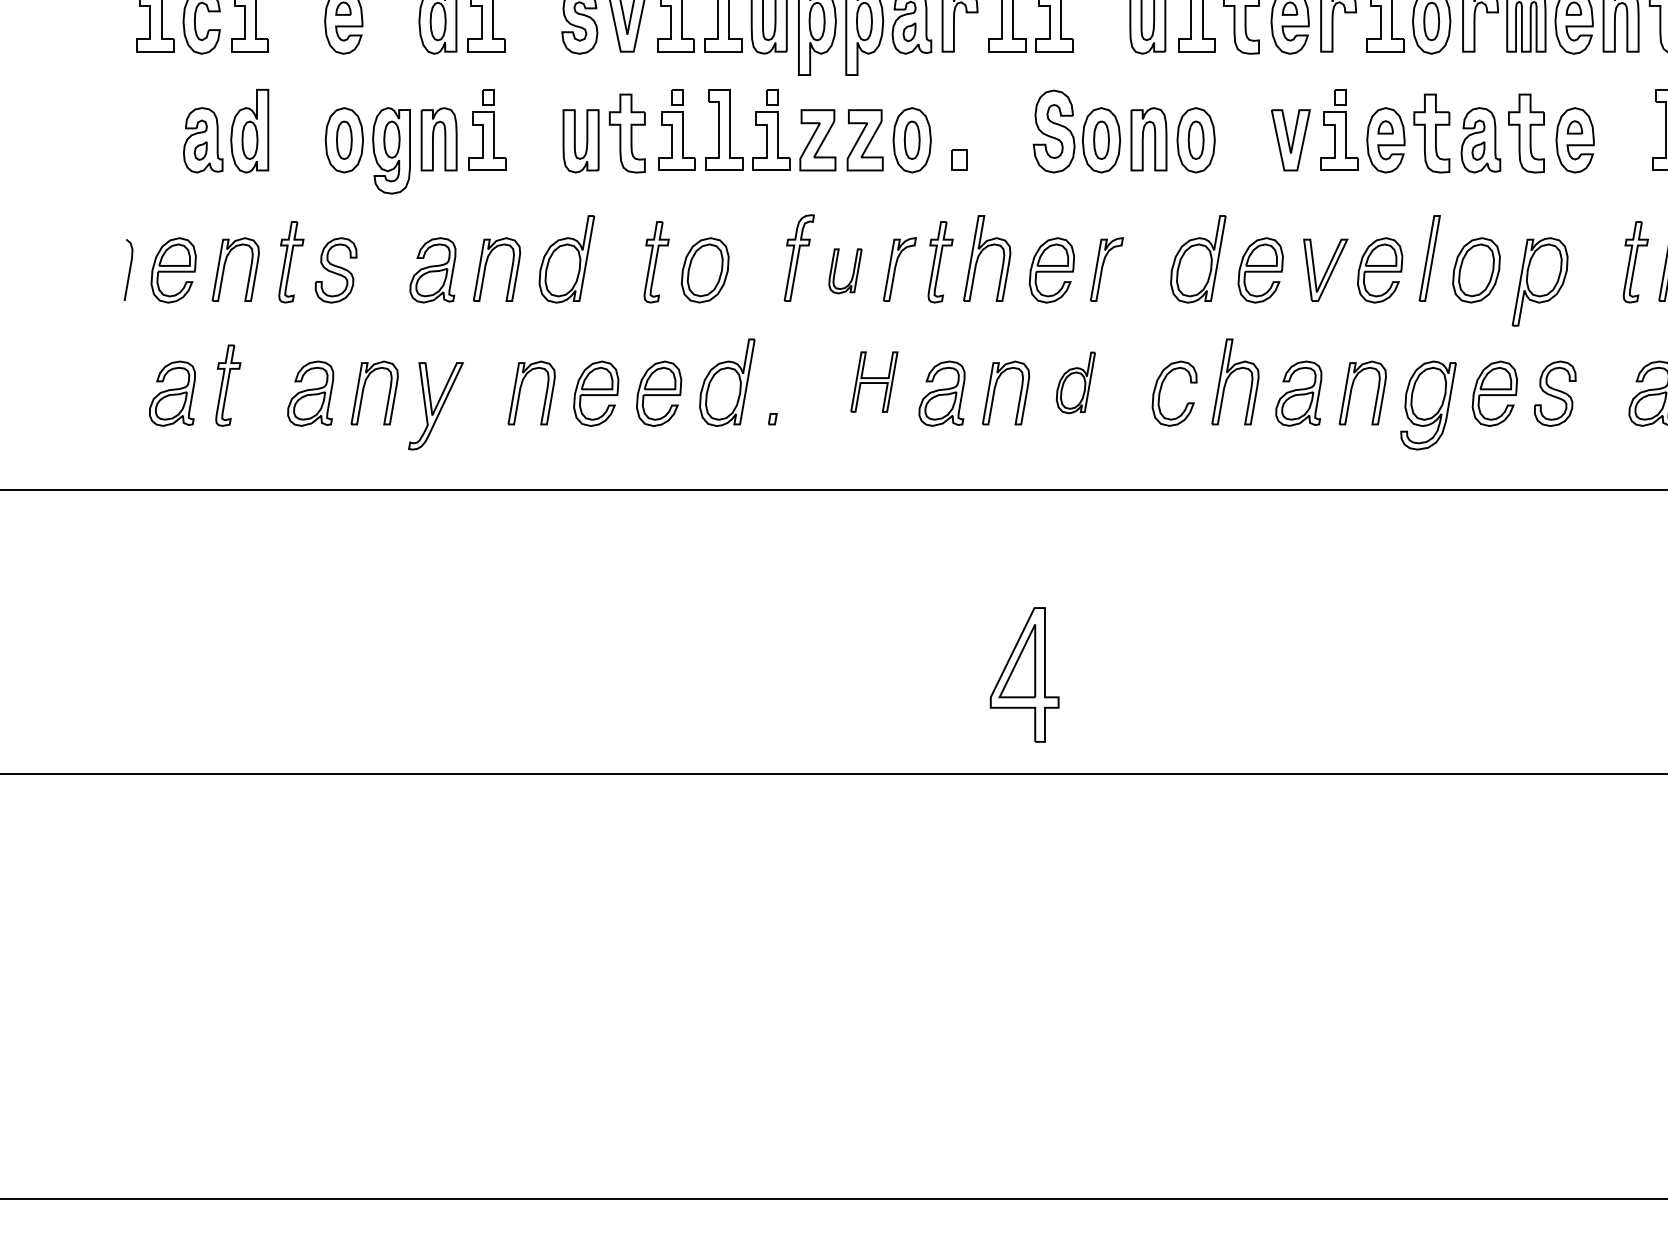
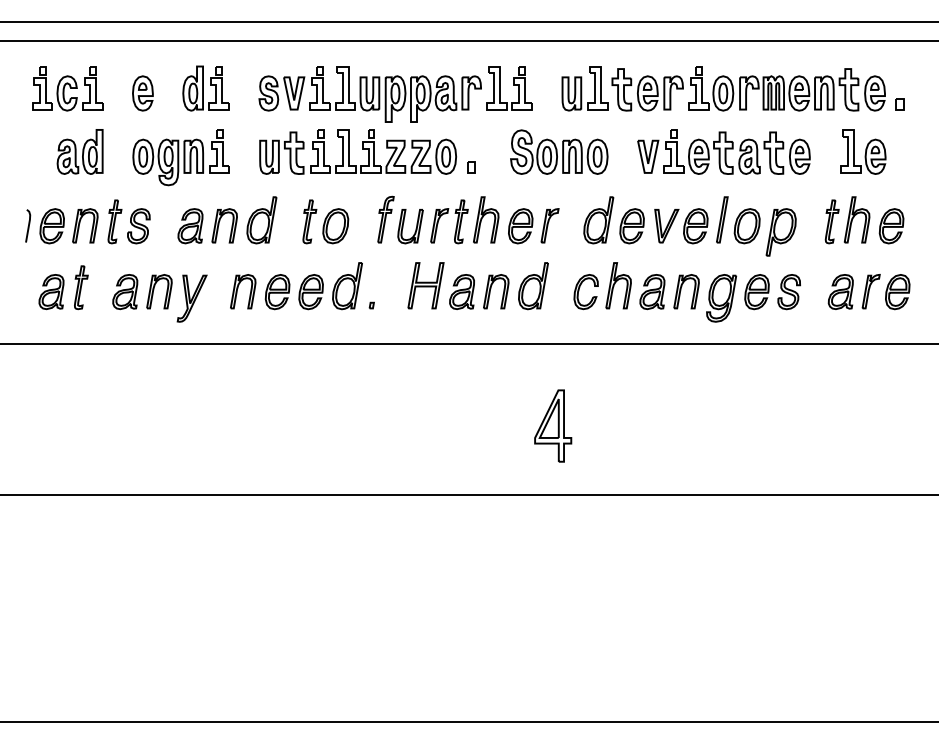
part: (845, 270) -> (410, 226), size x1.43
part: (873, 381) -> (425, 285), size x1.43
part: (1075, 383) -> (533, 286), size x1.43
part: (1025, 673) -> (553, 425), moved

